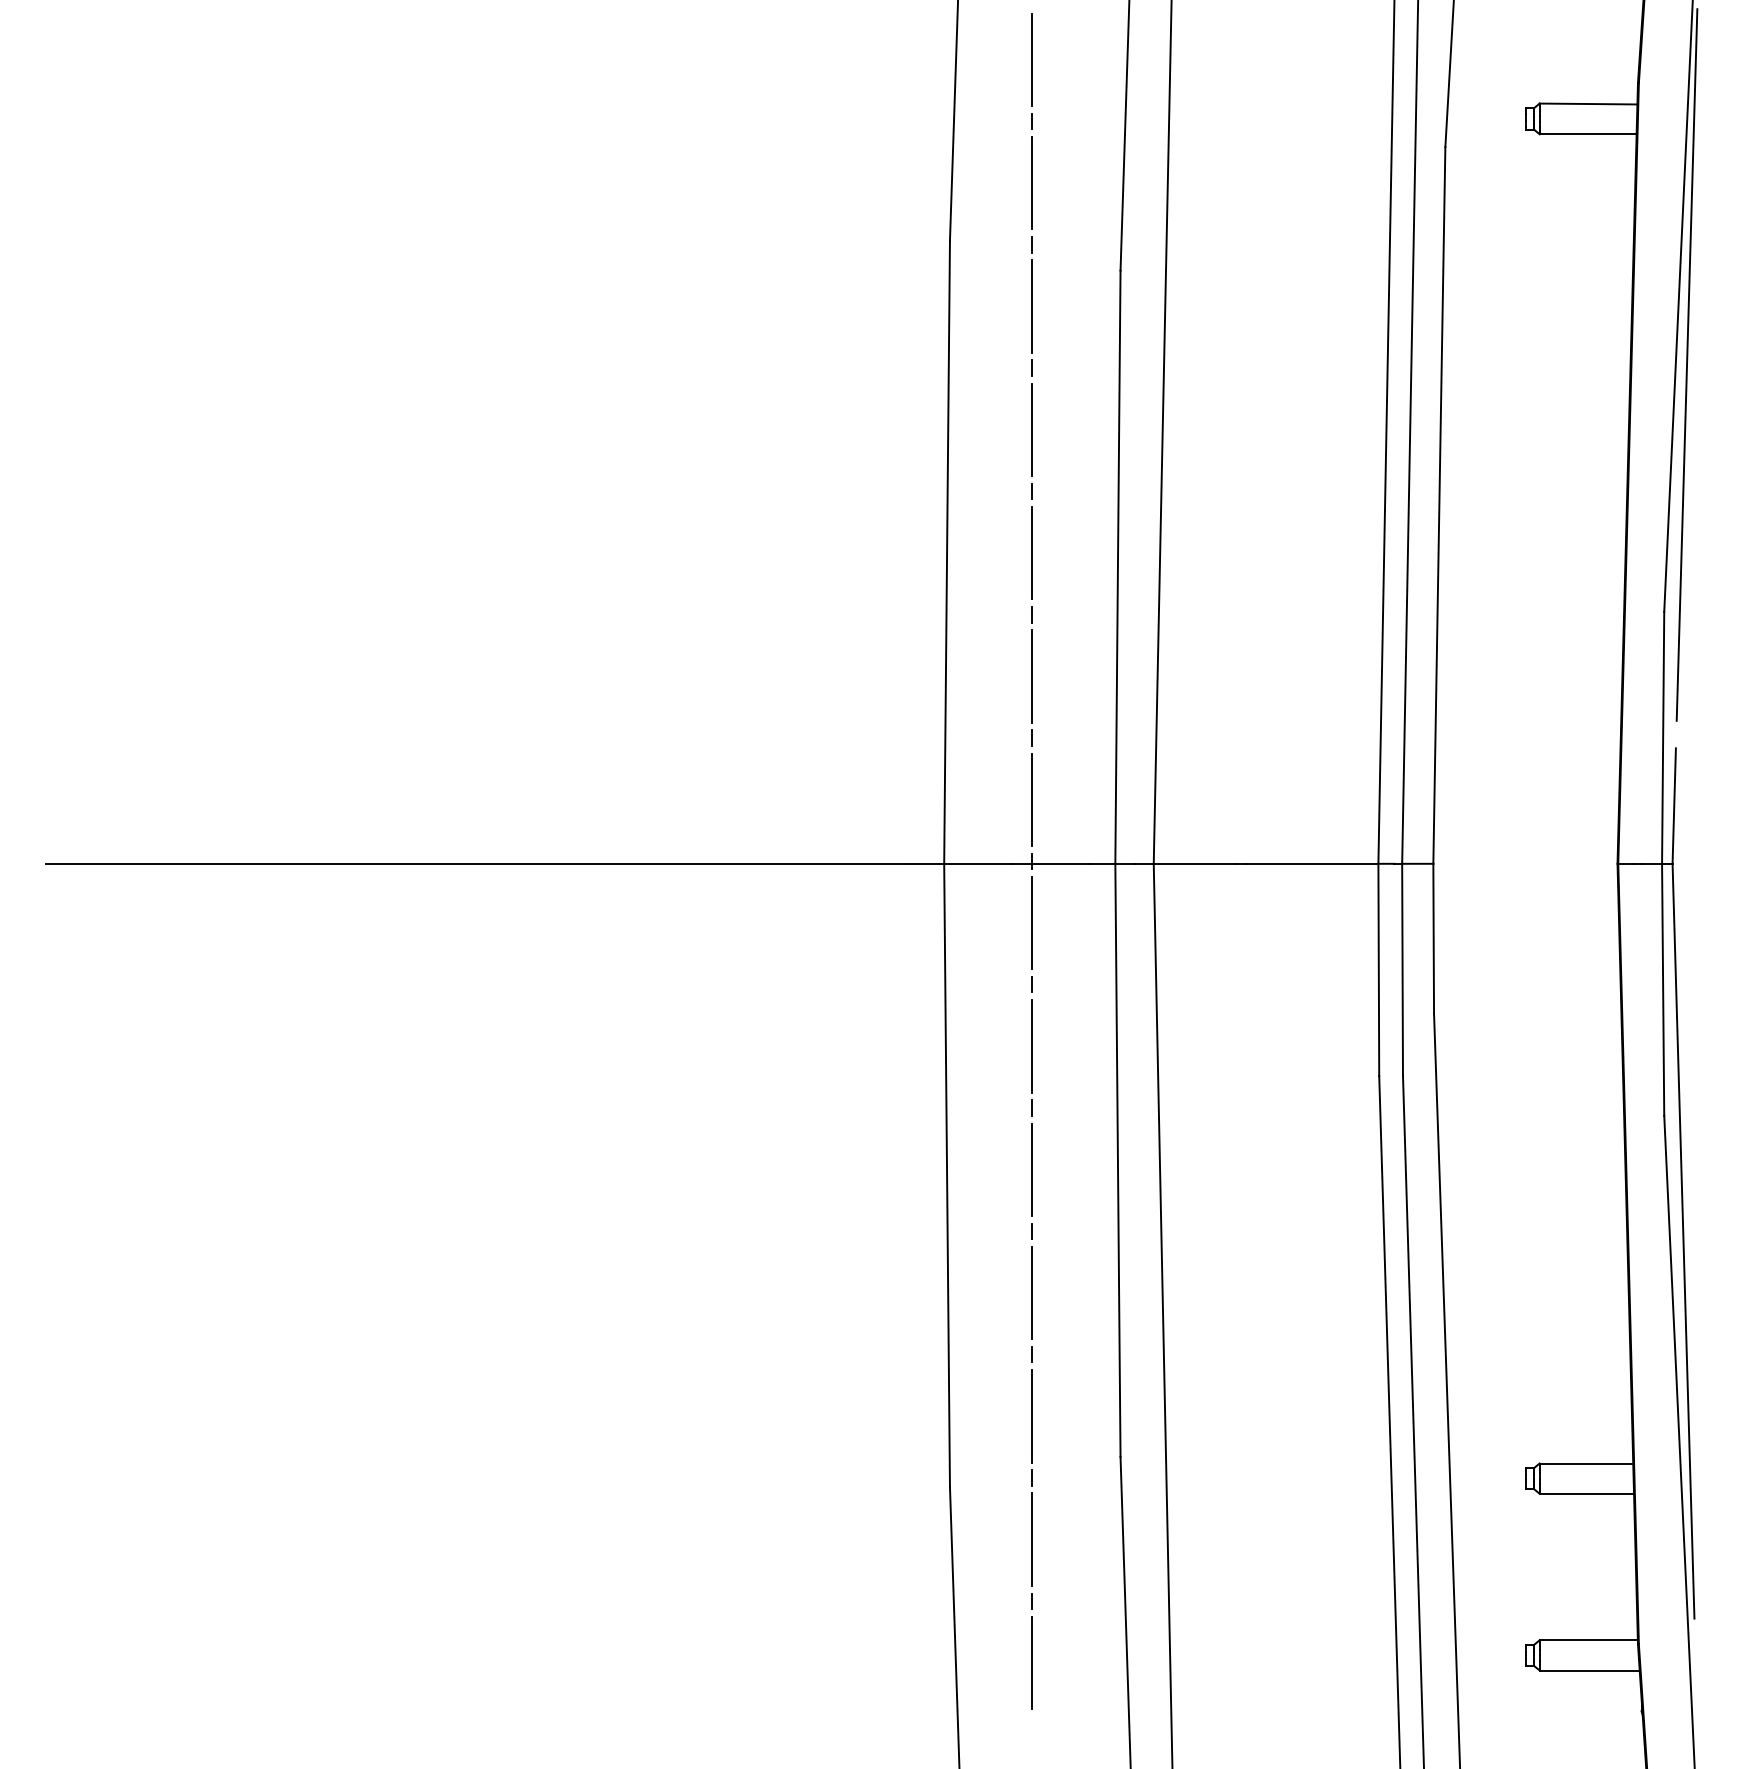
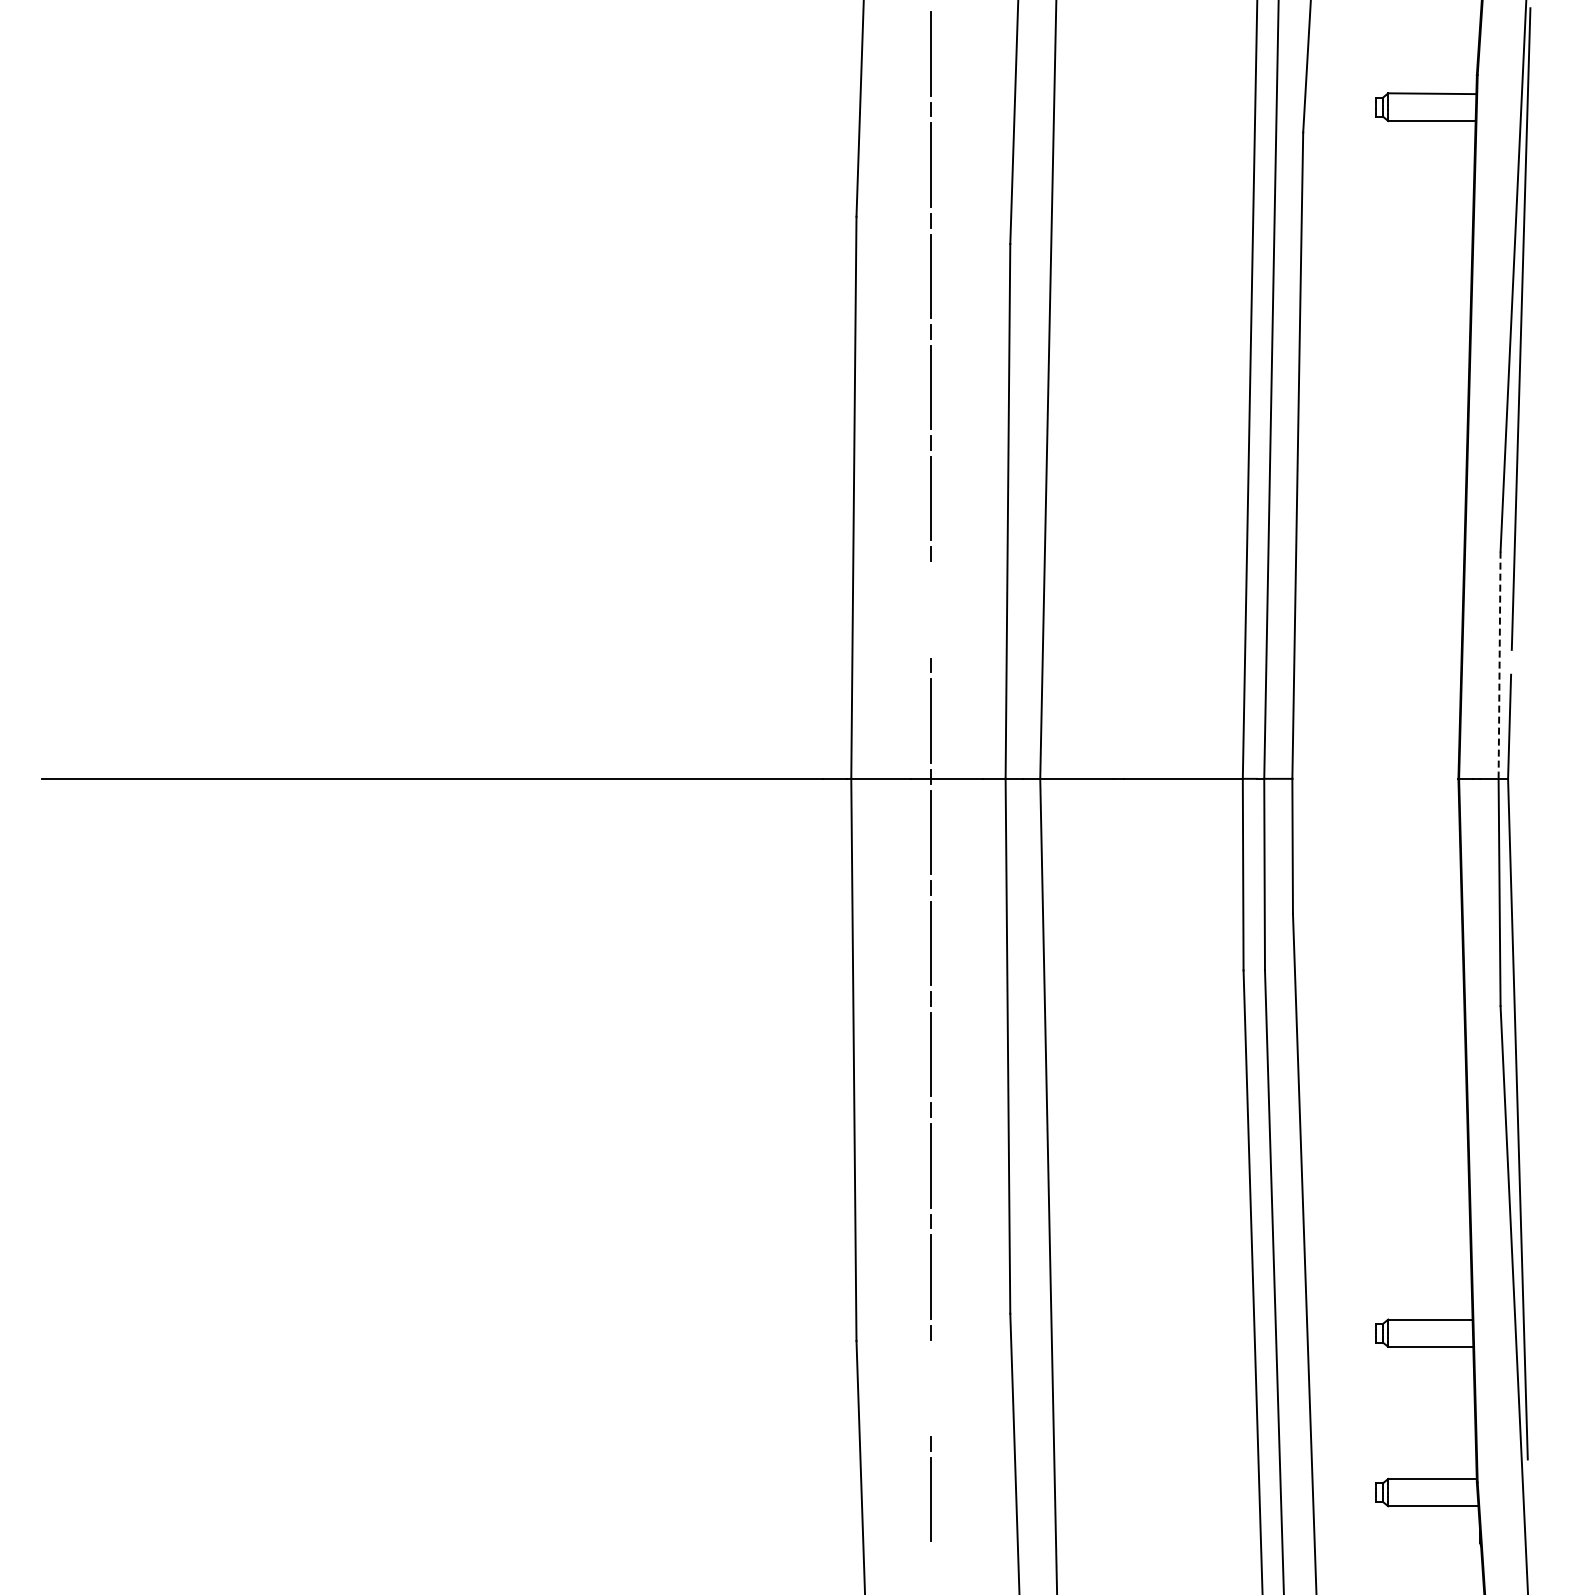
line: (1032, 676) -> (930, 609), removed
line: (1663, 738) -> (1499, 665), solid -> dashed
line: (1032, 1539) -> (930, 1388), removed

